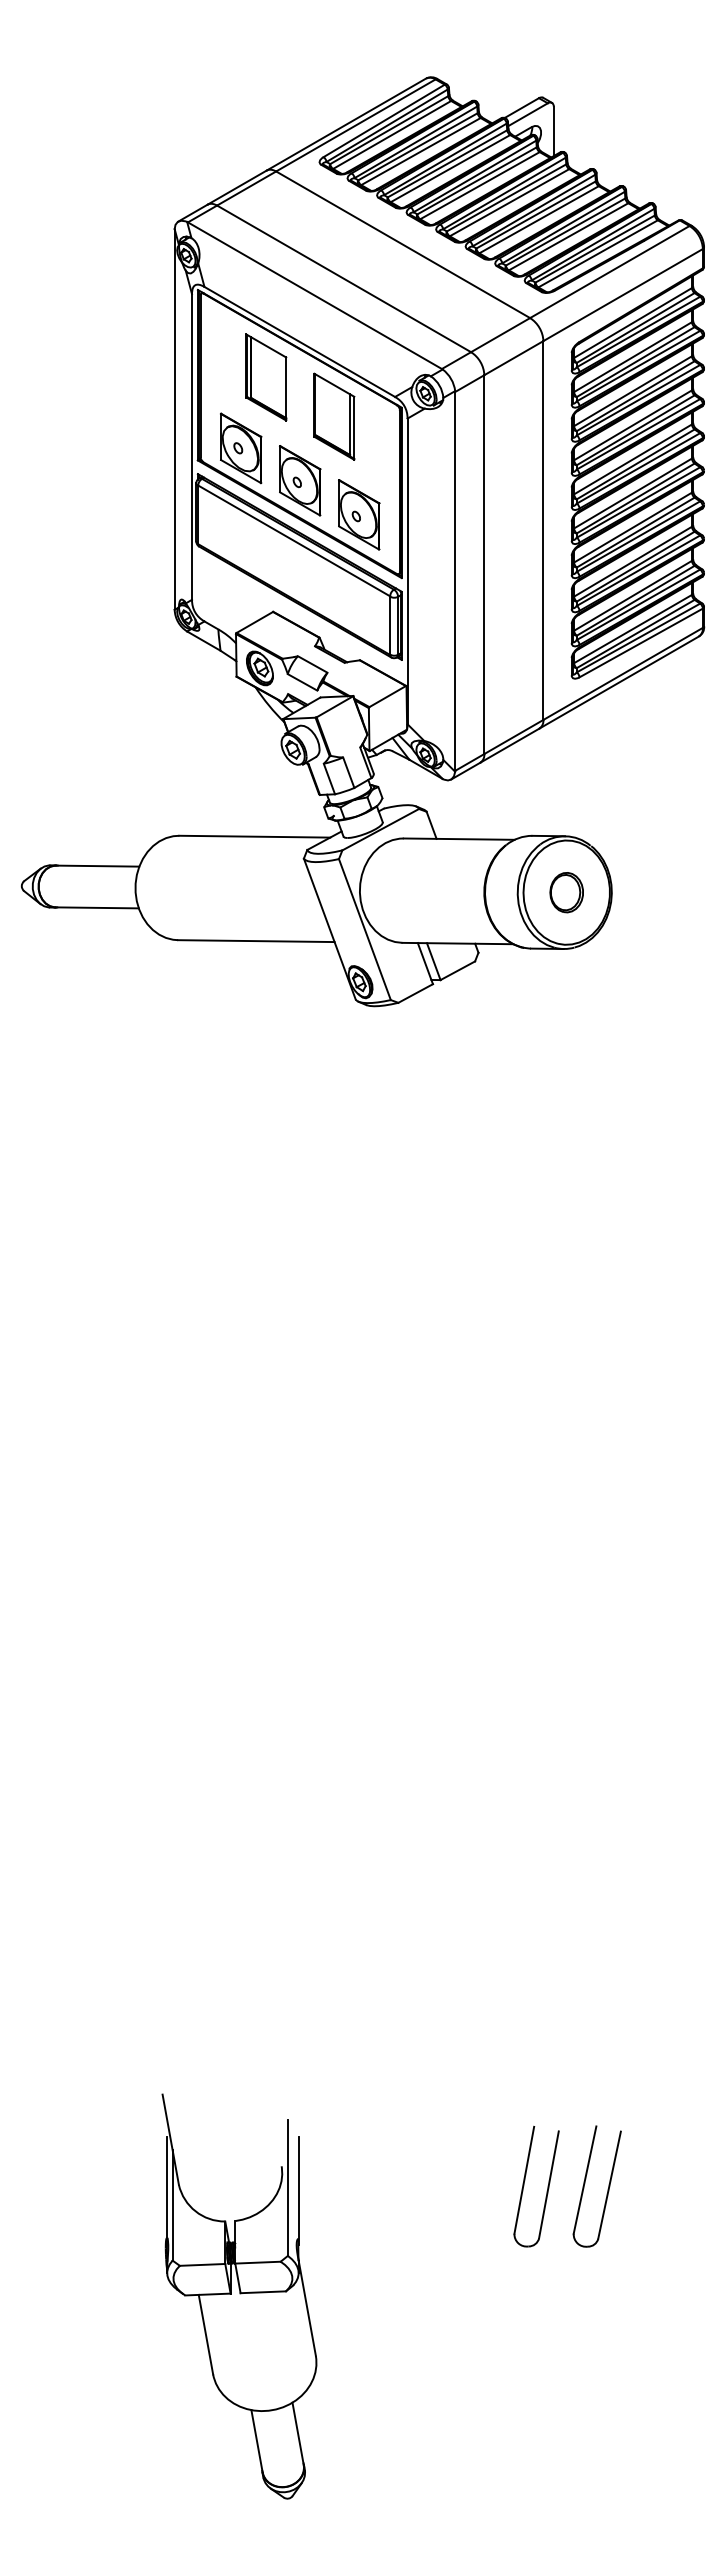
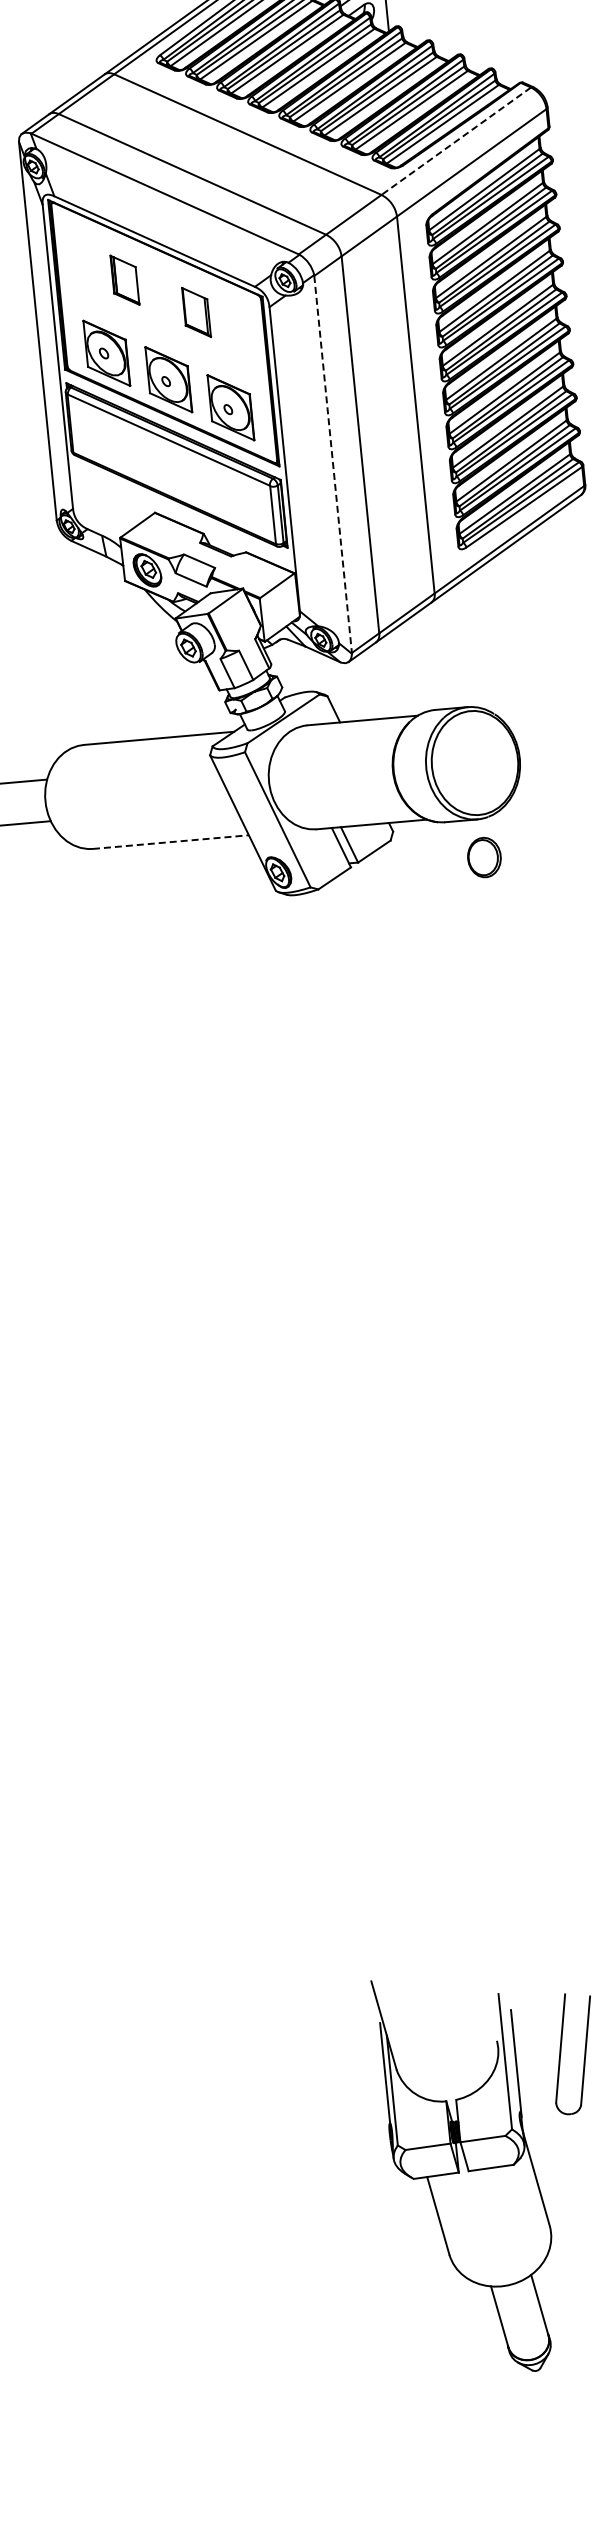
line: (609, 272) -> (455, 141), solid -> dashed
part: (266, 377) -> (125, 280), size x0.6
part: (334, 416) -> (196, 312), size x0.6
line: (455, 581) -> (333, 464), solid -> dashed
part: (566, 892) -> (484, 857), moved
line: (256, 941) -> (171, 842), solid -> dashed
part: (239, 2296) -> (467, 2174), moved

